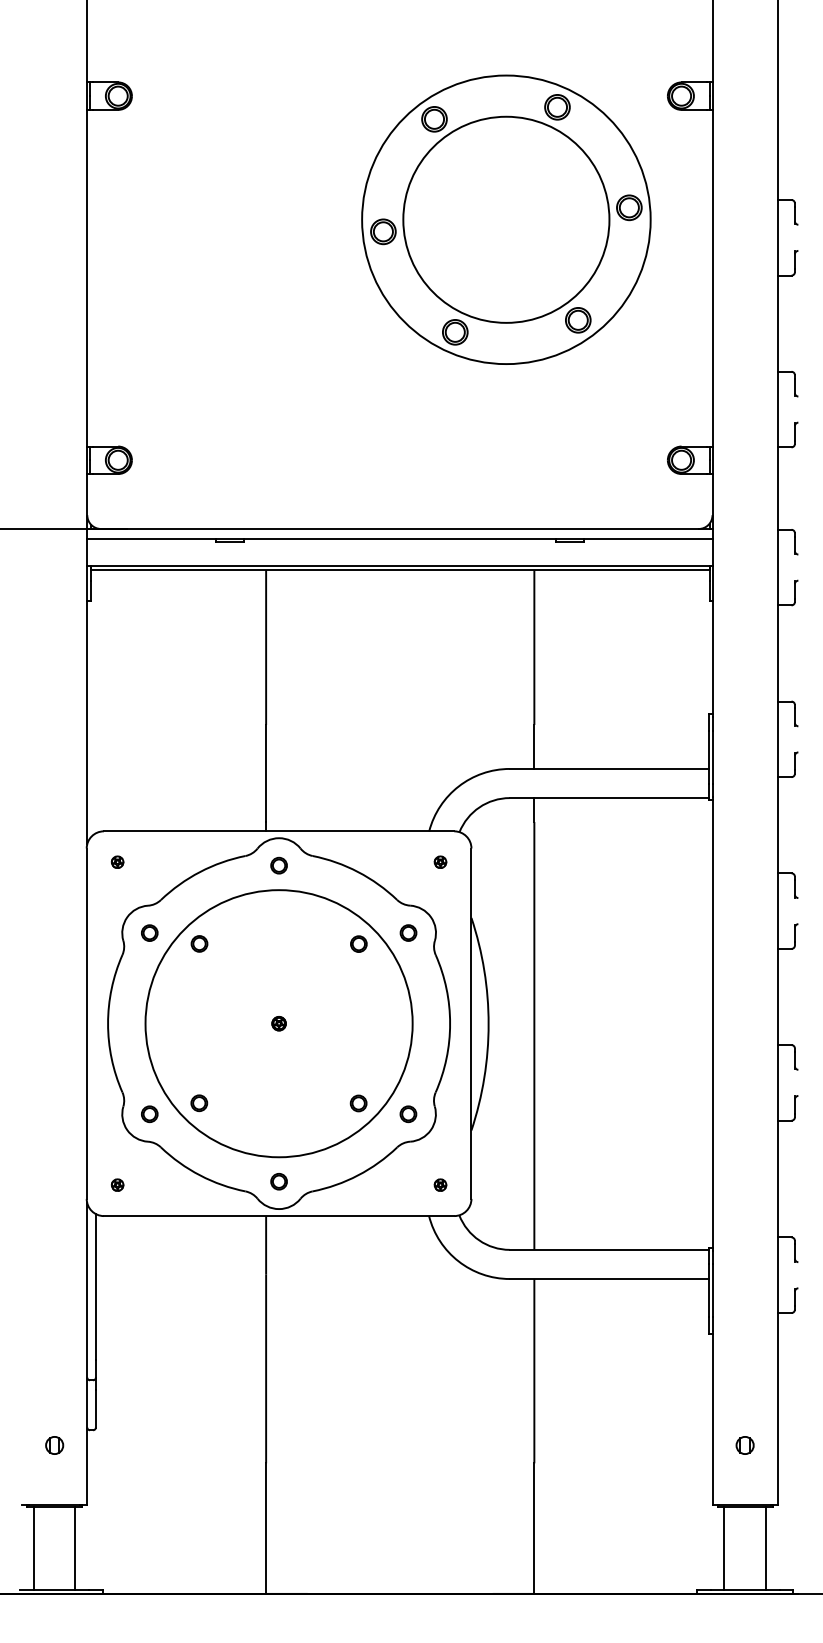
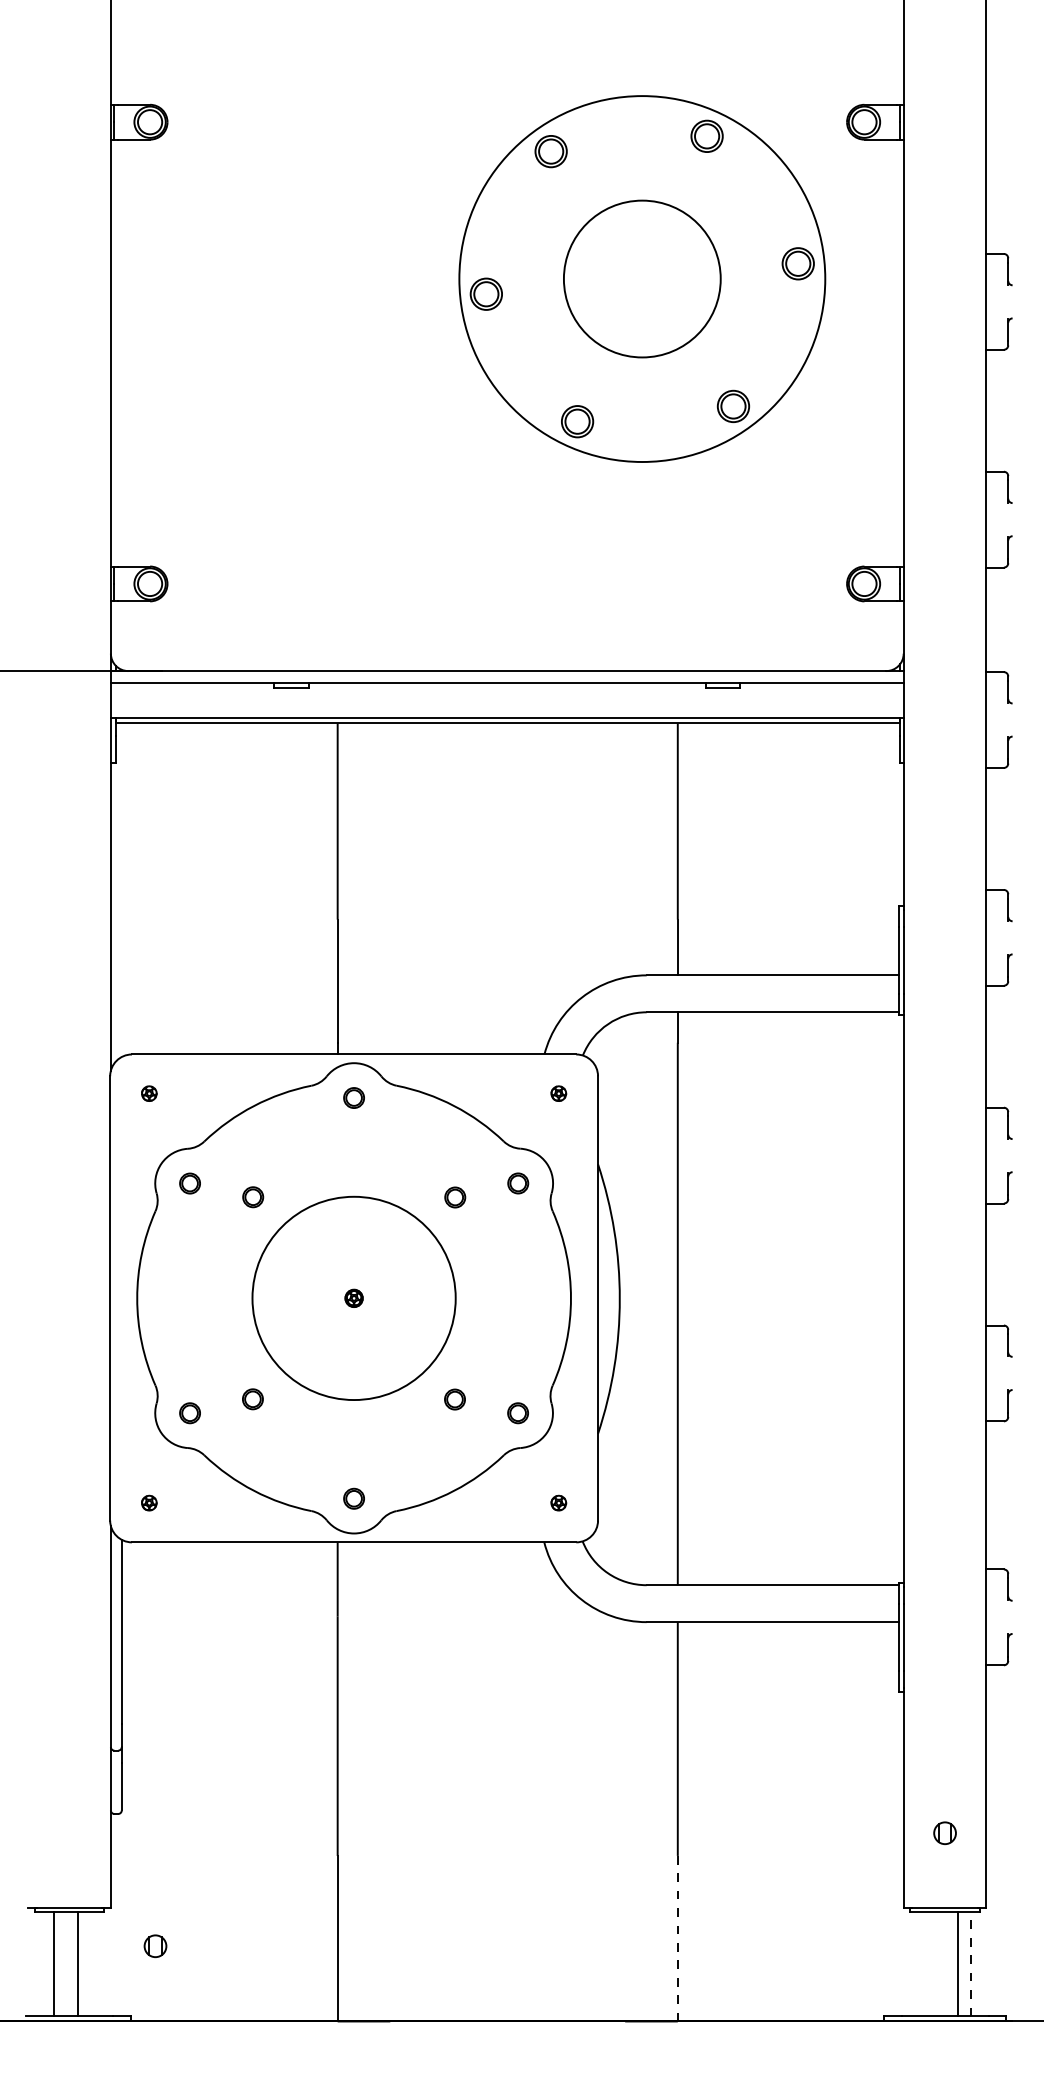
circle: (506, 219) -> (642, 278), size x0.6
circle: (278, 1023) -> (353, 1298), size x0.6
part: (54, 1445) -> (155, 1946), moved
line: (534, 1528) -> (677, 1938), solid -> dashed
line: (34, 1548) -> (78, 1963), moved
line: (75, 1548) -> (53, 1963), moved
line: (724, 1548) -> (957, 1963), moved
line: (765, 1548) -> (971, 1963), solid -> dashed

